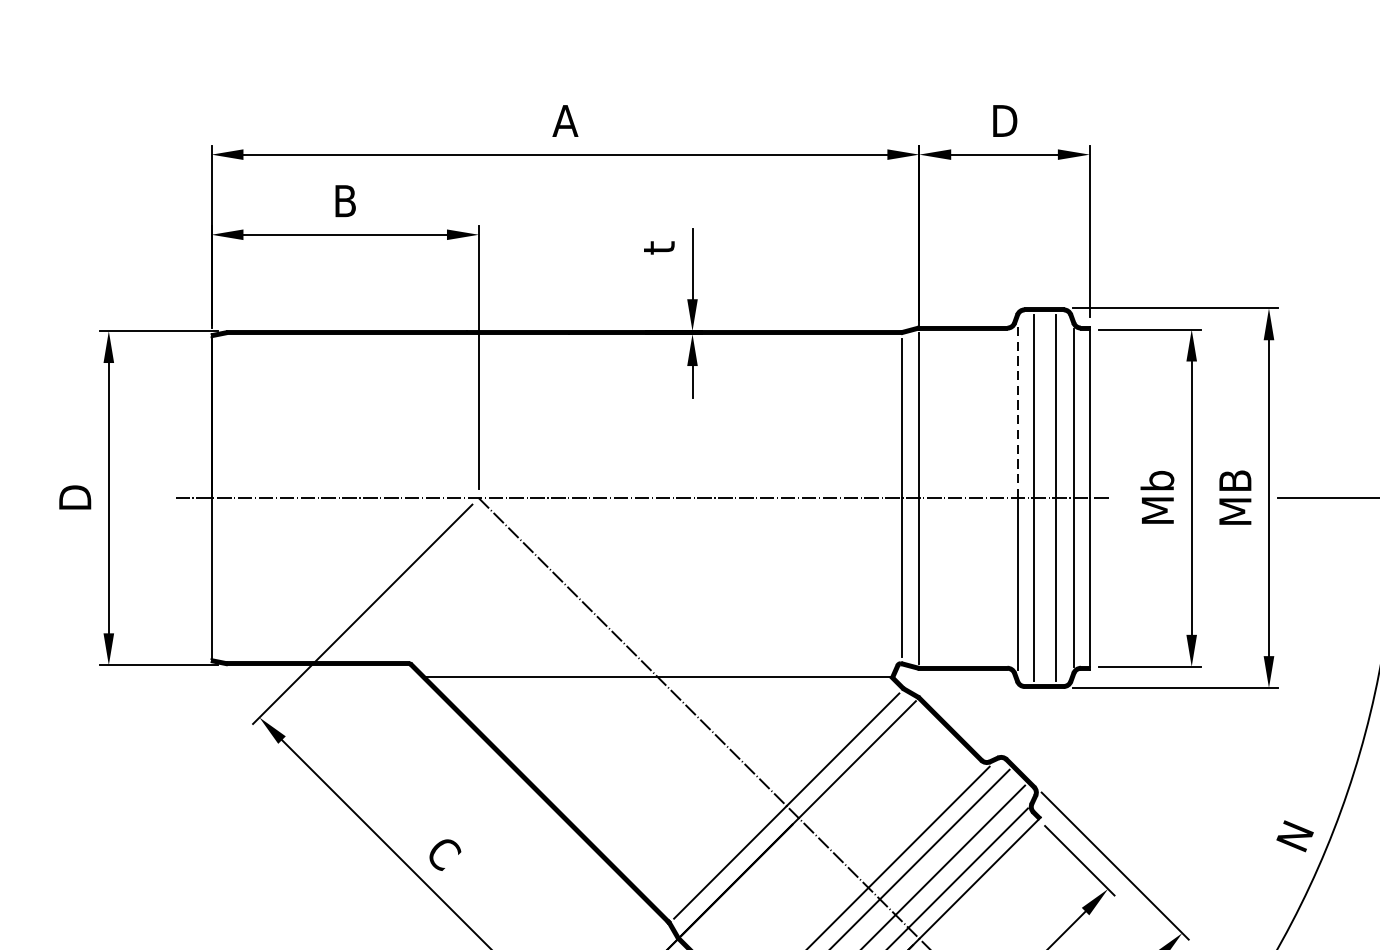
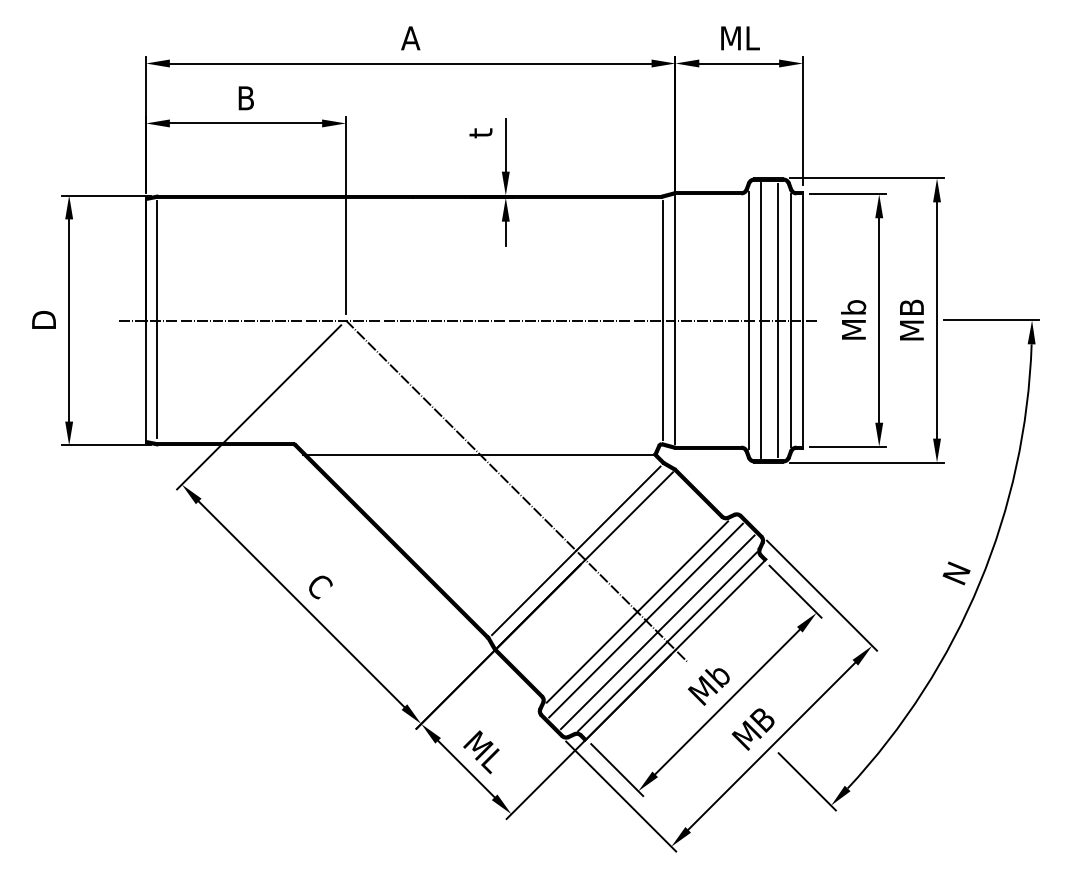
text: (1006, 121) -> (740, 38), D -> ML
line: (1018, 412) -> (749, 256), dashed -> solid
line: (226, 496) -> (157, 319), added

